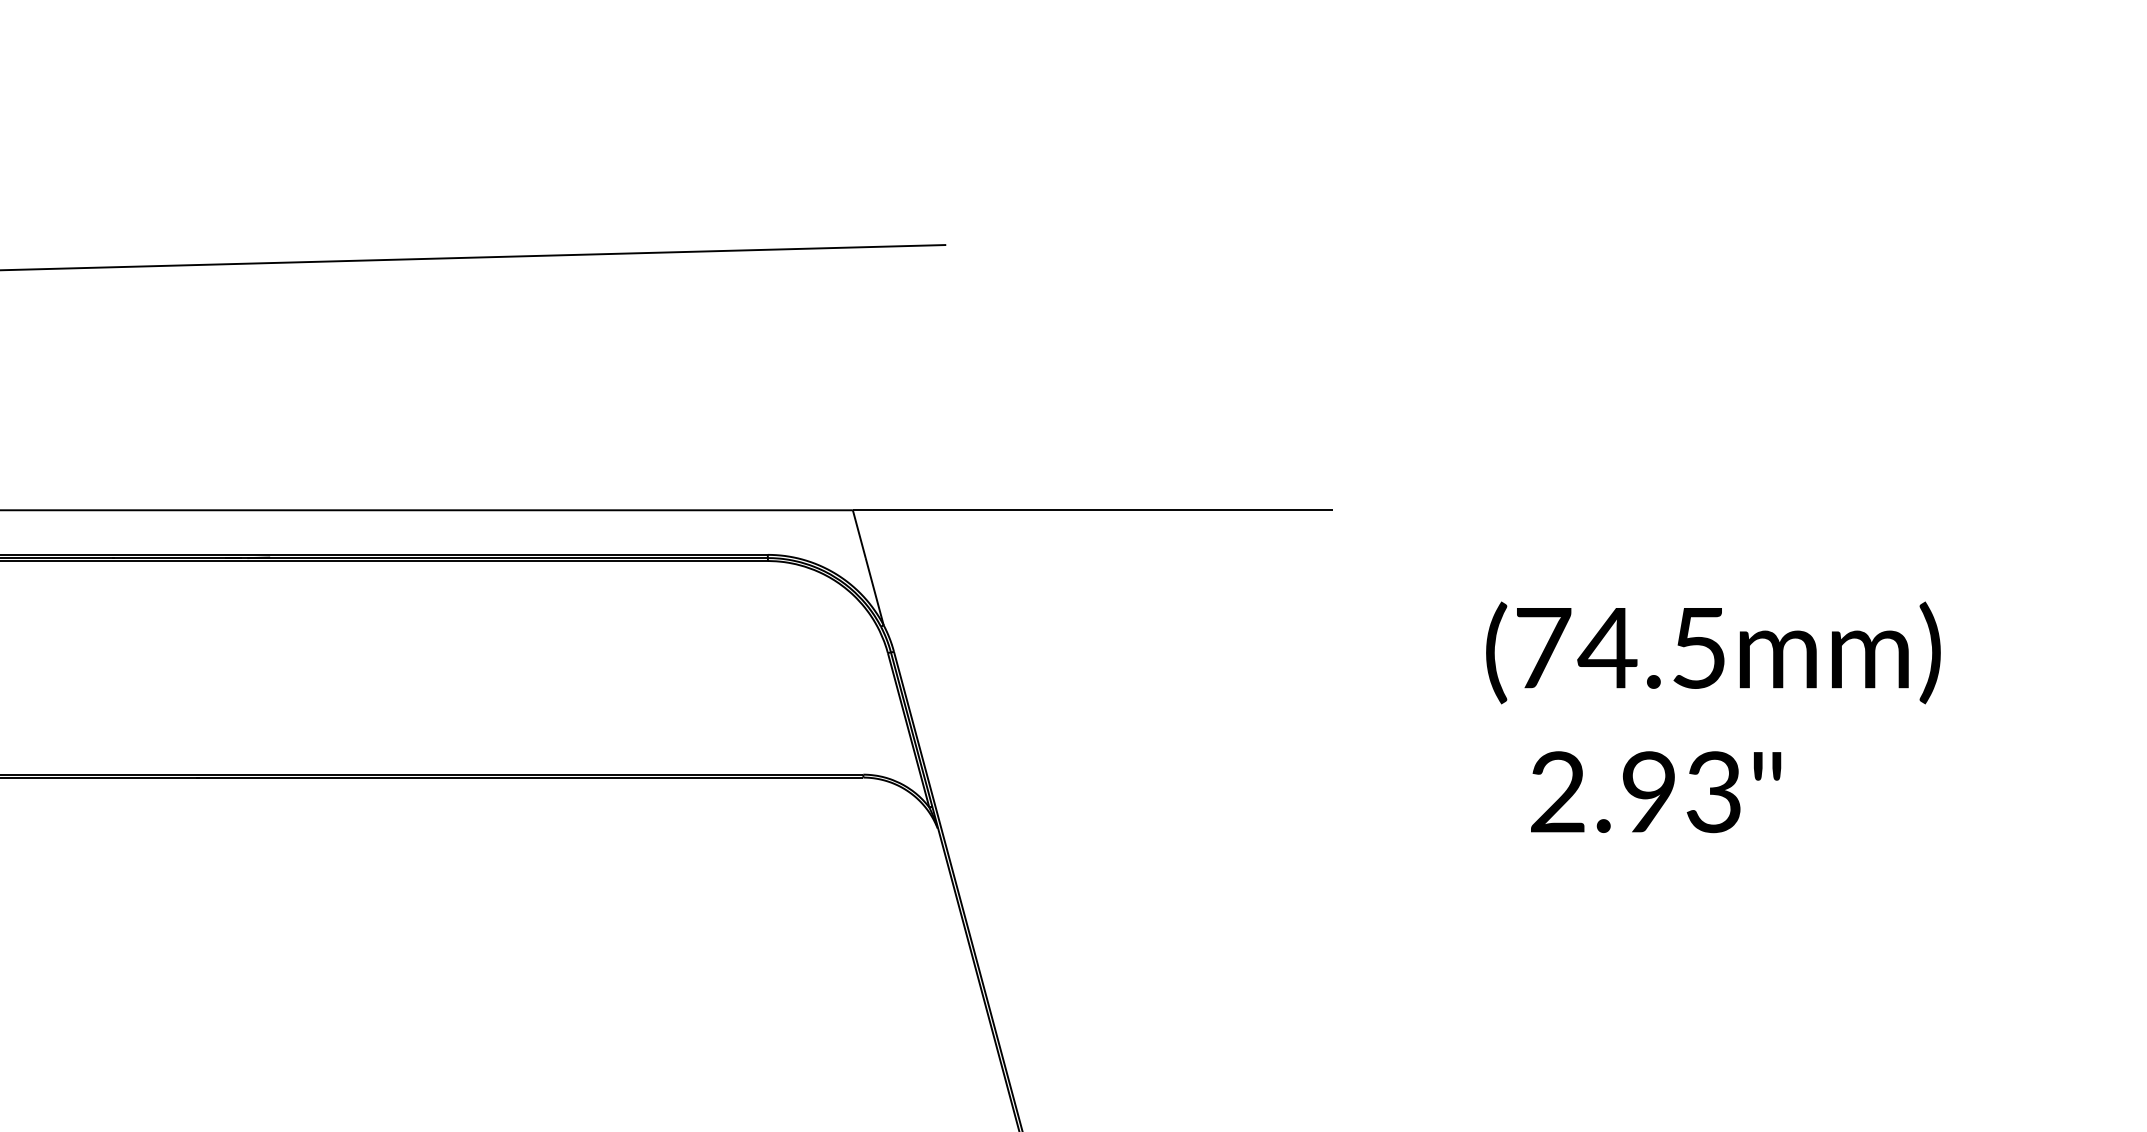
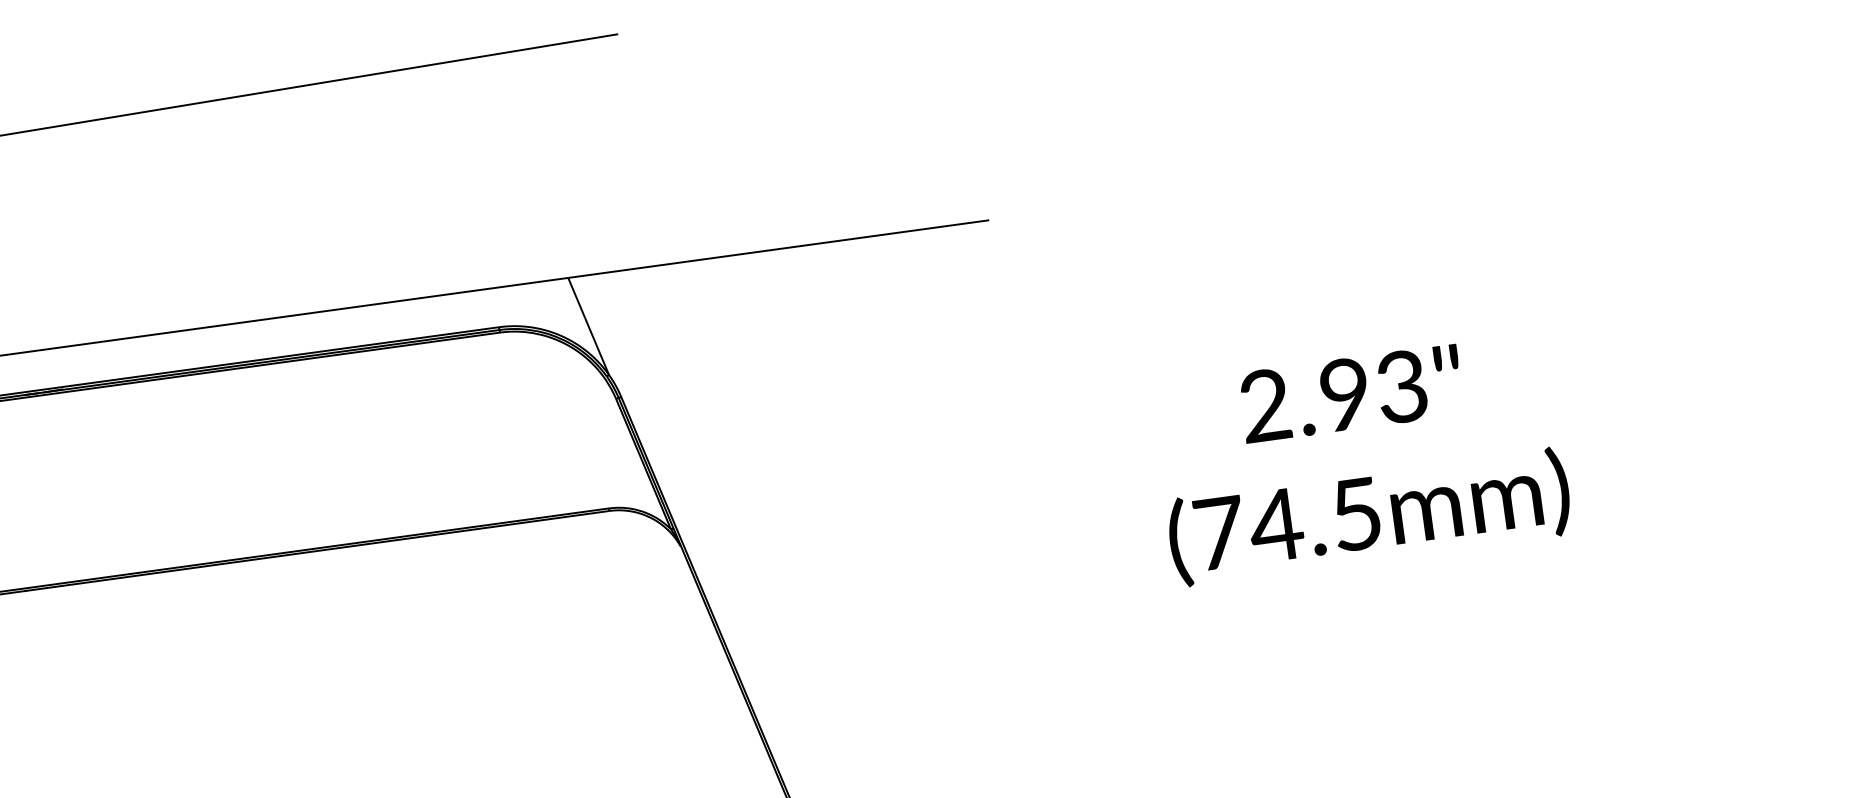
text: (1713, 652) -> (1369, 516), moved
text: (1656, 792) -> (1351, 394), moved

